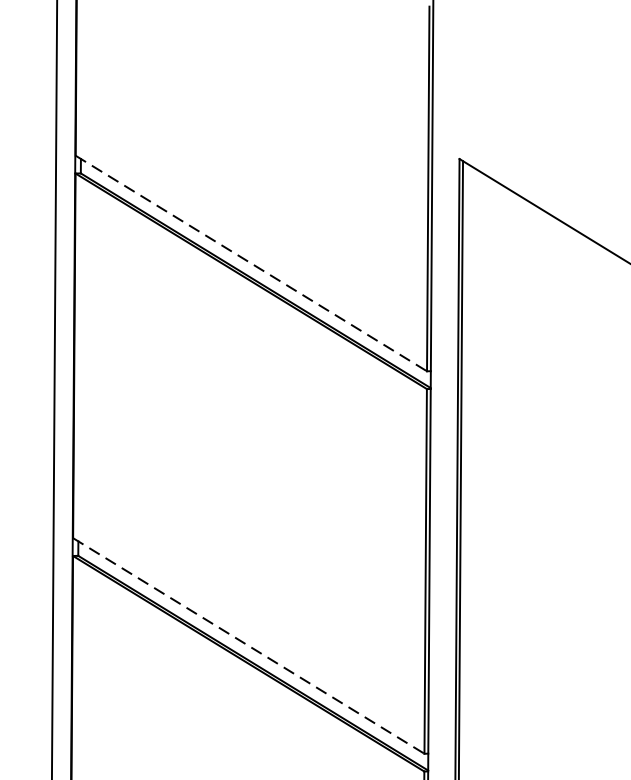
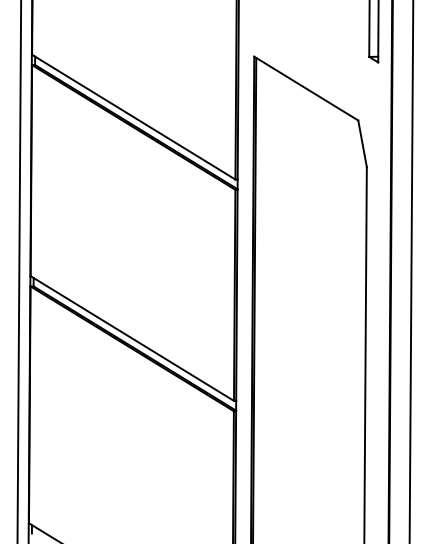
line: (252, 264) -> (134, 117), dashed -> solid
line: (249, 645) -> (132, 338), dashed -> solid

